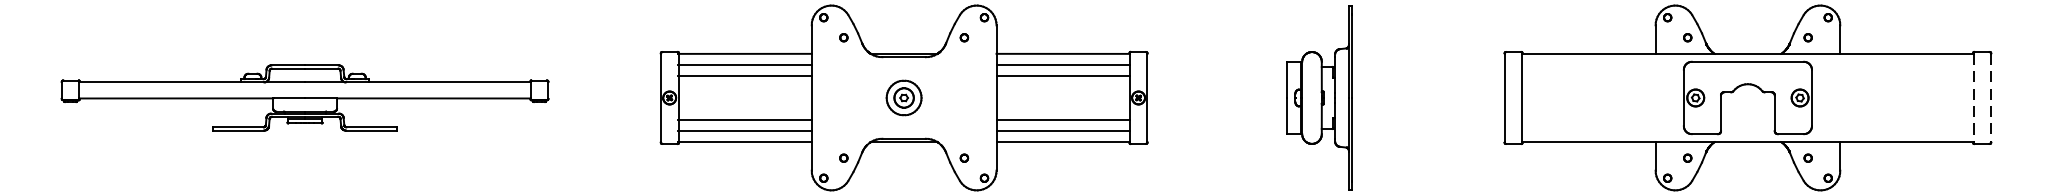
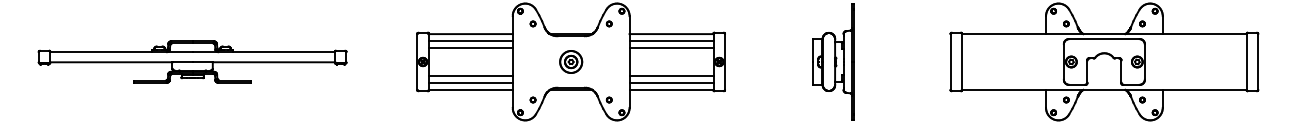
line: (1972, 97) -> (1246, 61), dashed -> solid
line: (1991, 97) -> (1258, 61), dashed -> solid

